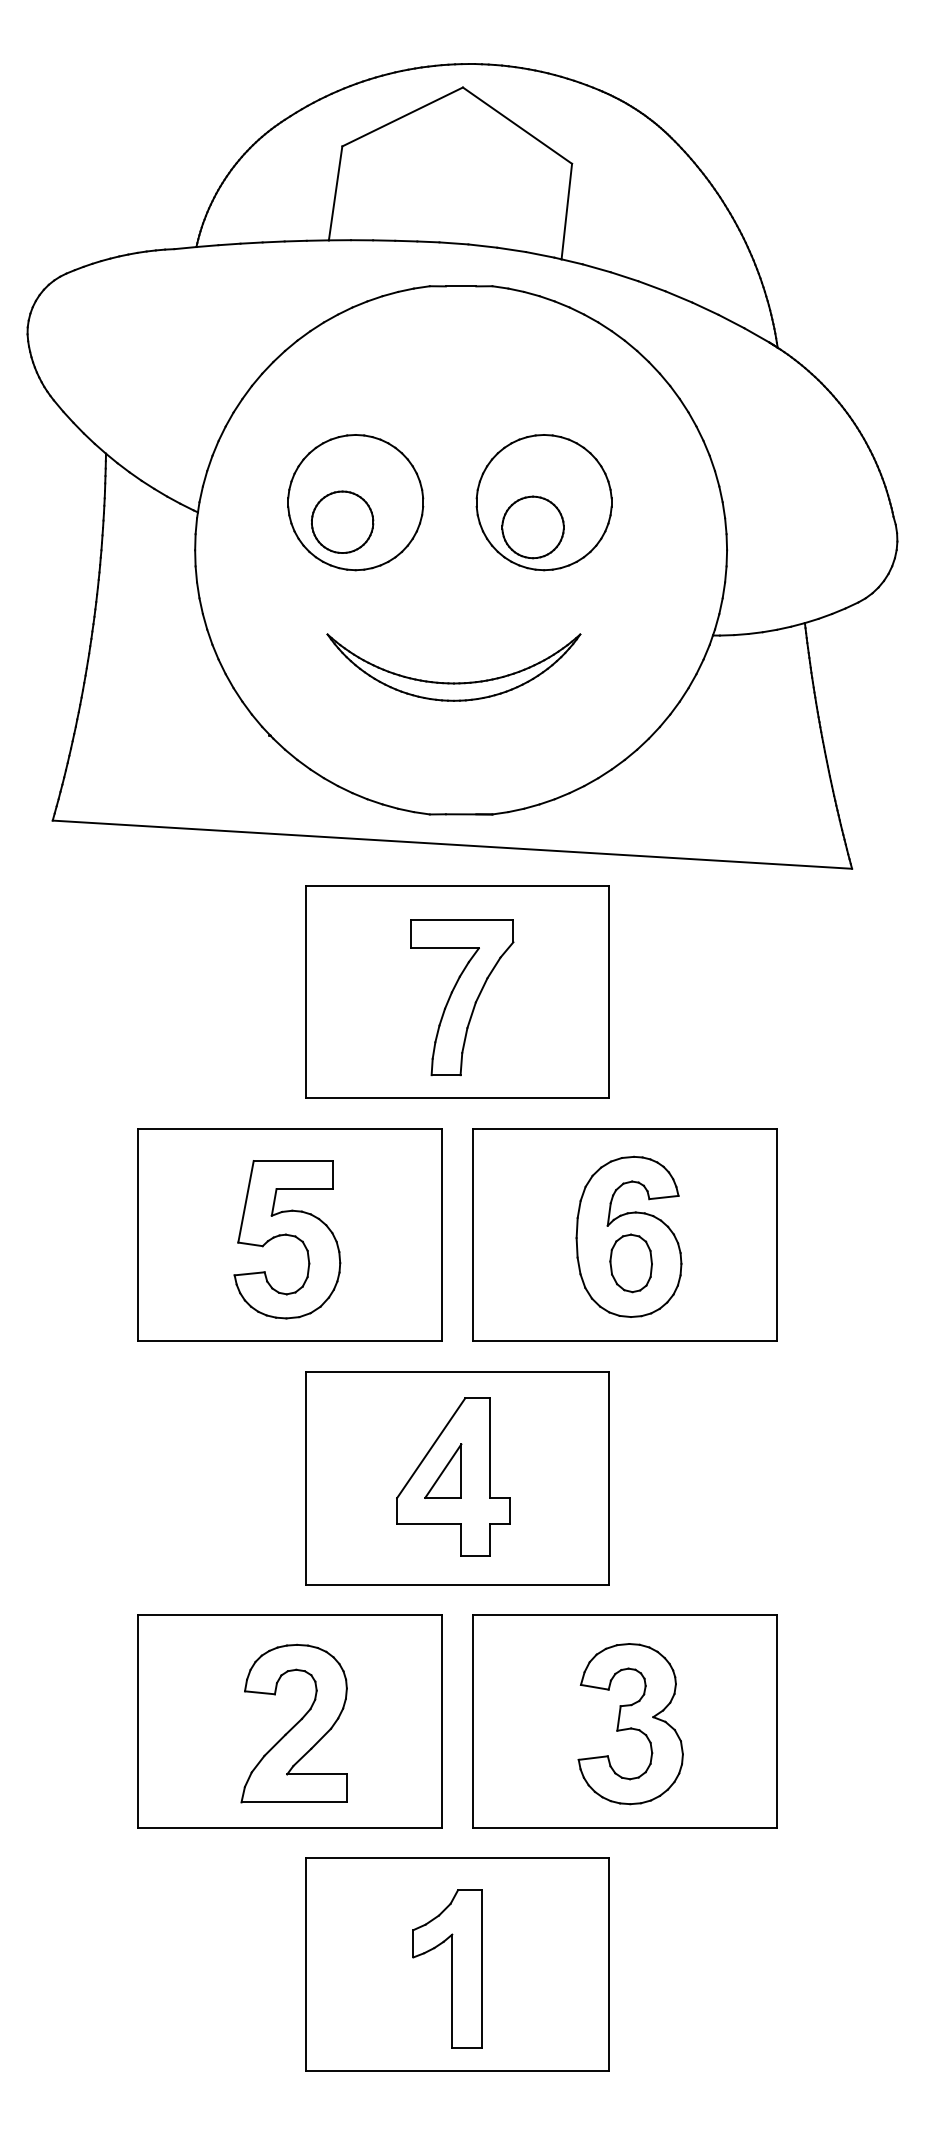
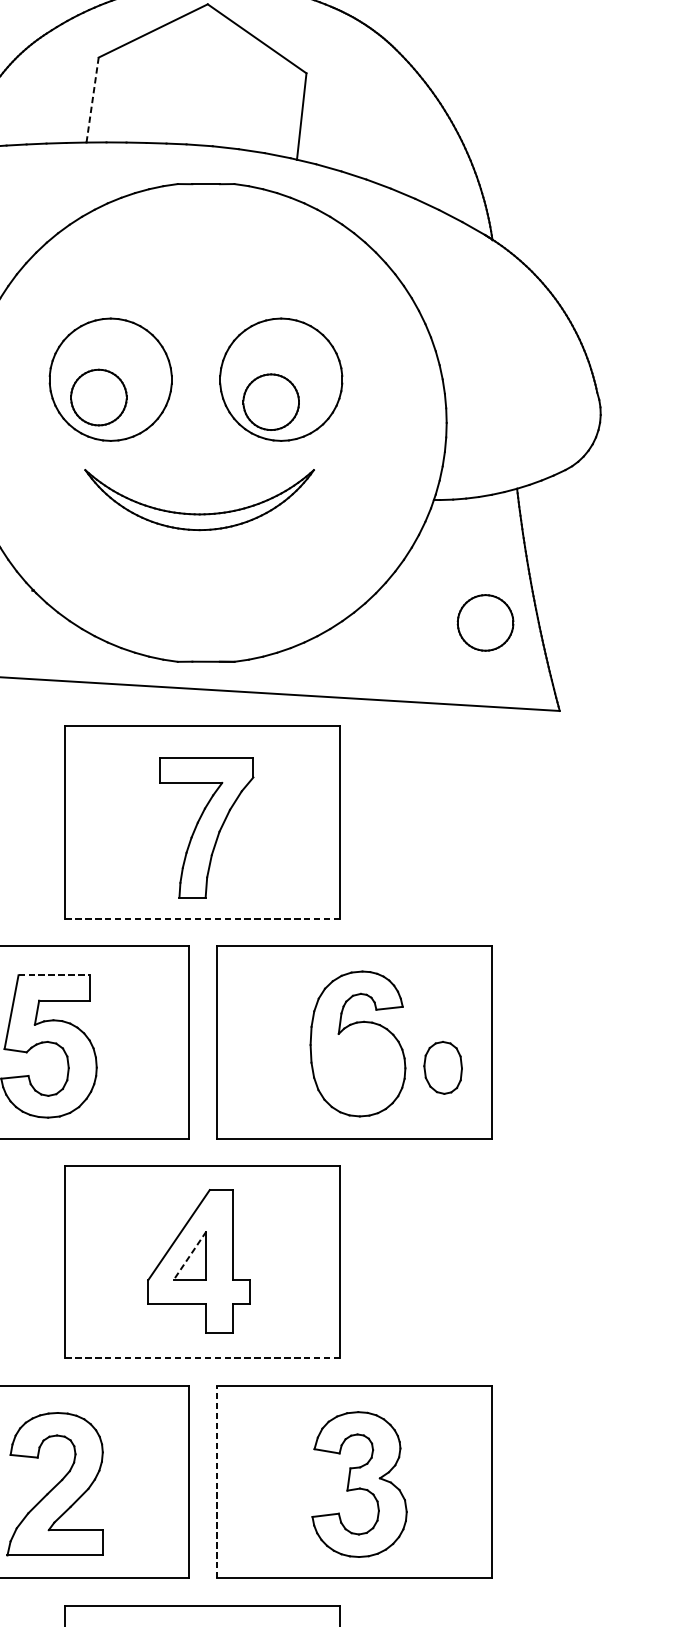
line: (335, 192) -> (92, 99), solid -> dashed
part: (453, 682) -> (199, 513), moved
part: (769, 771) -> (485, 622), added
line: (457, 1098) -> (202, 918), solid -> dashed
line: (293, 1160) -> (54, 974), solid -> dashed
part: (630, 1263) -> (442, 1067), moved
line: (443, 1471) -> (190, 1256), solid -> dashed
line: (457, 1584) -> (202, 1358), solid -> dashed
line: (472, 1720) -> (216, 1481), solid -> dashed

